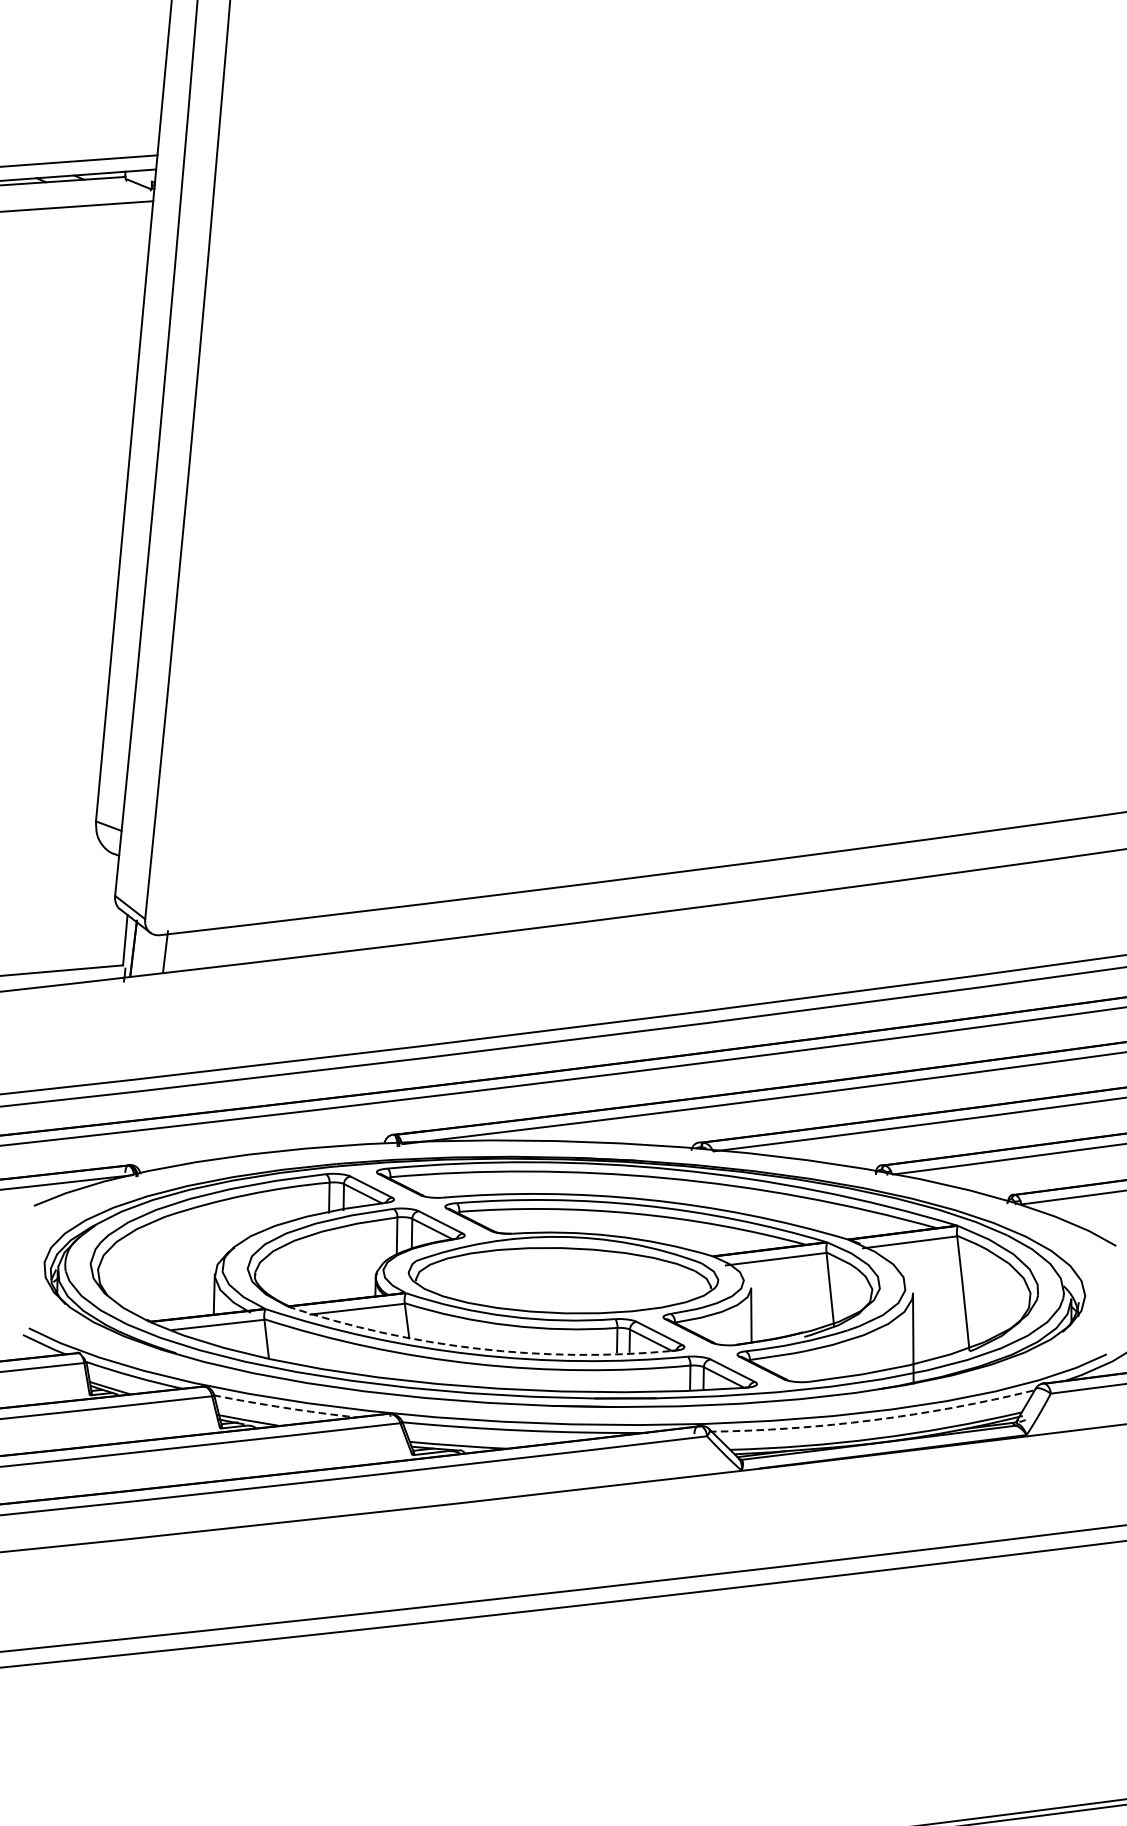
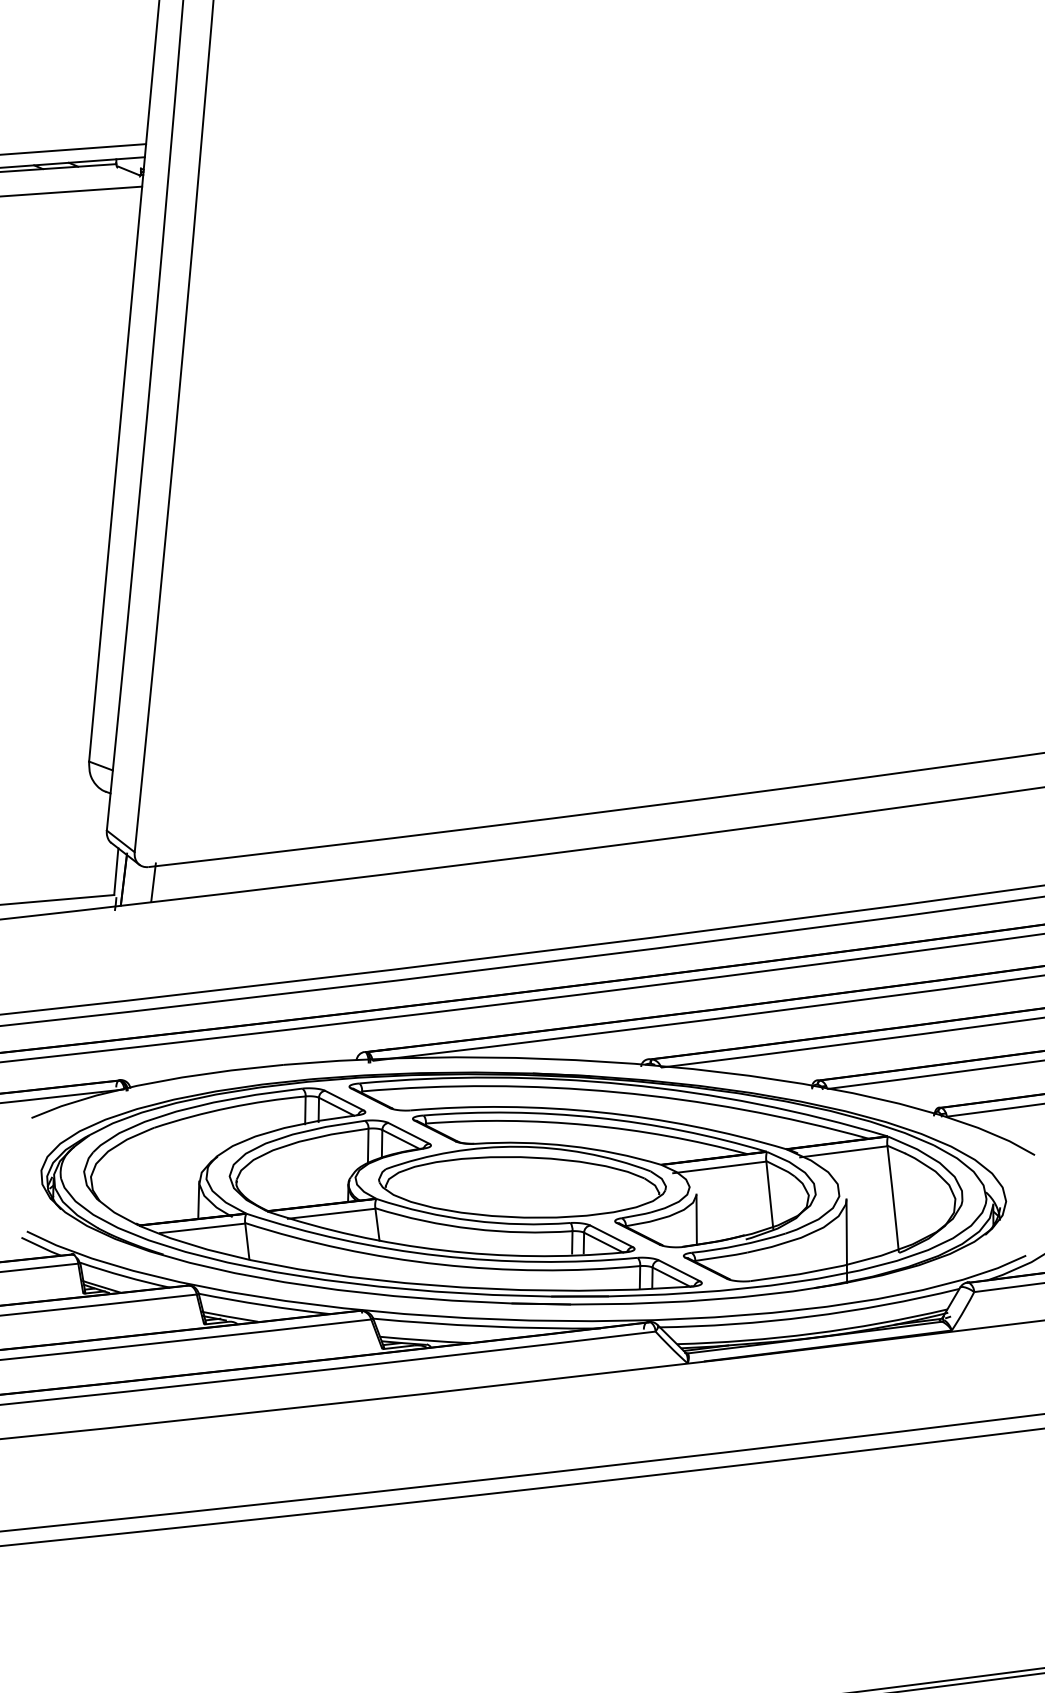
arc: (478, 1348) -> (443, 1250), dashed -> solid
arc: (285, 1408) -> (264, 1305), dashed -> solid
arc: (873, 1419) -> (809, 1316), dashed -> solid

